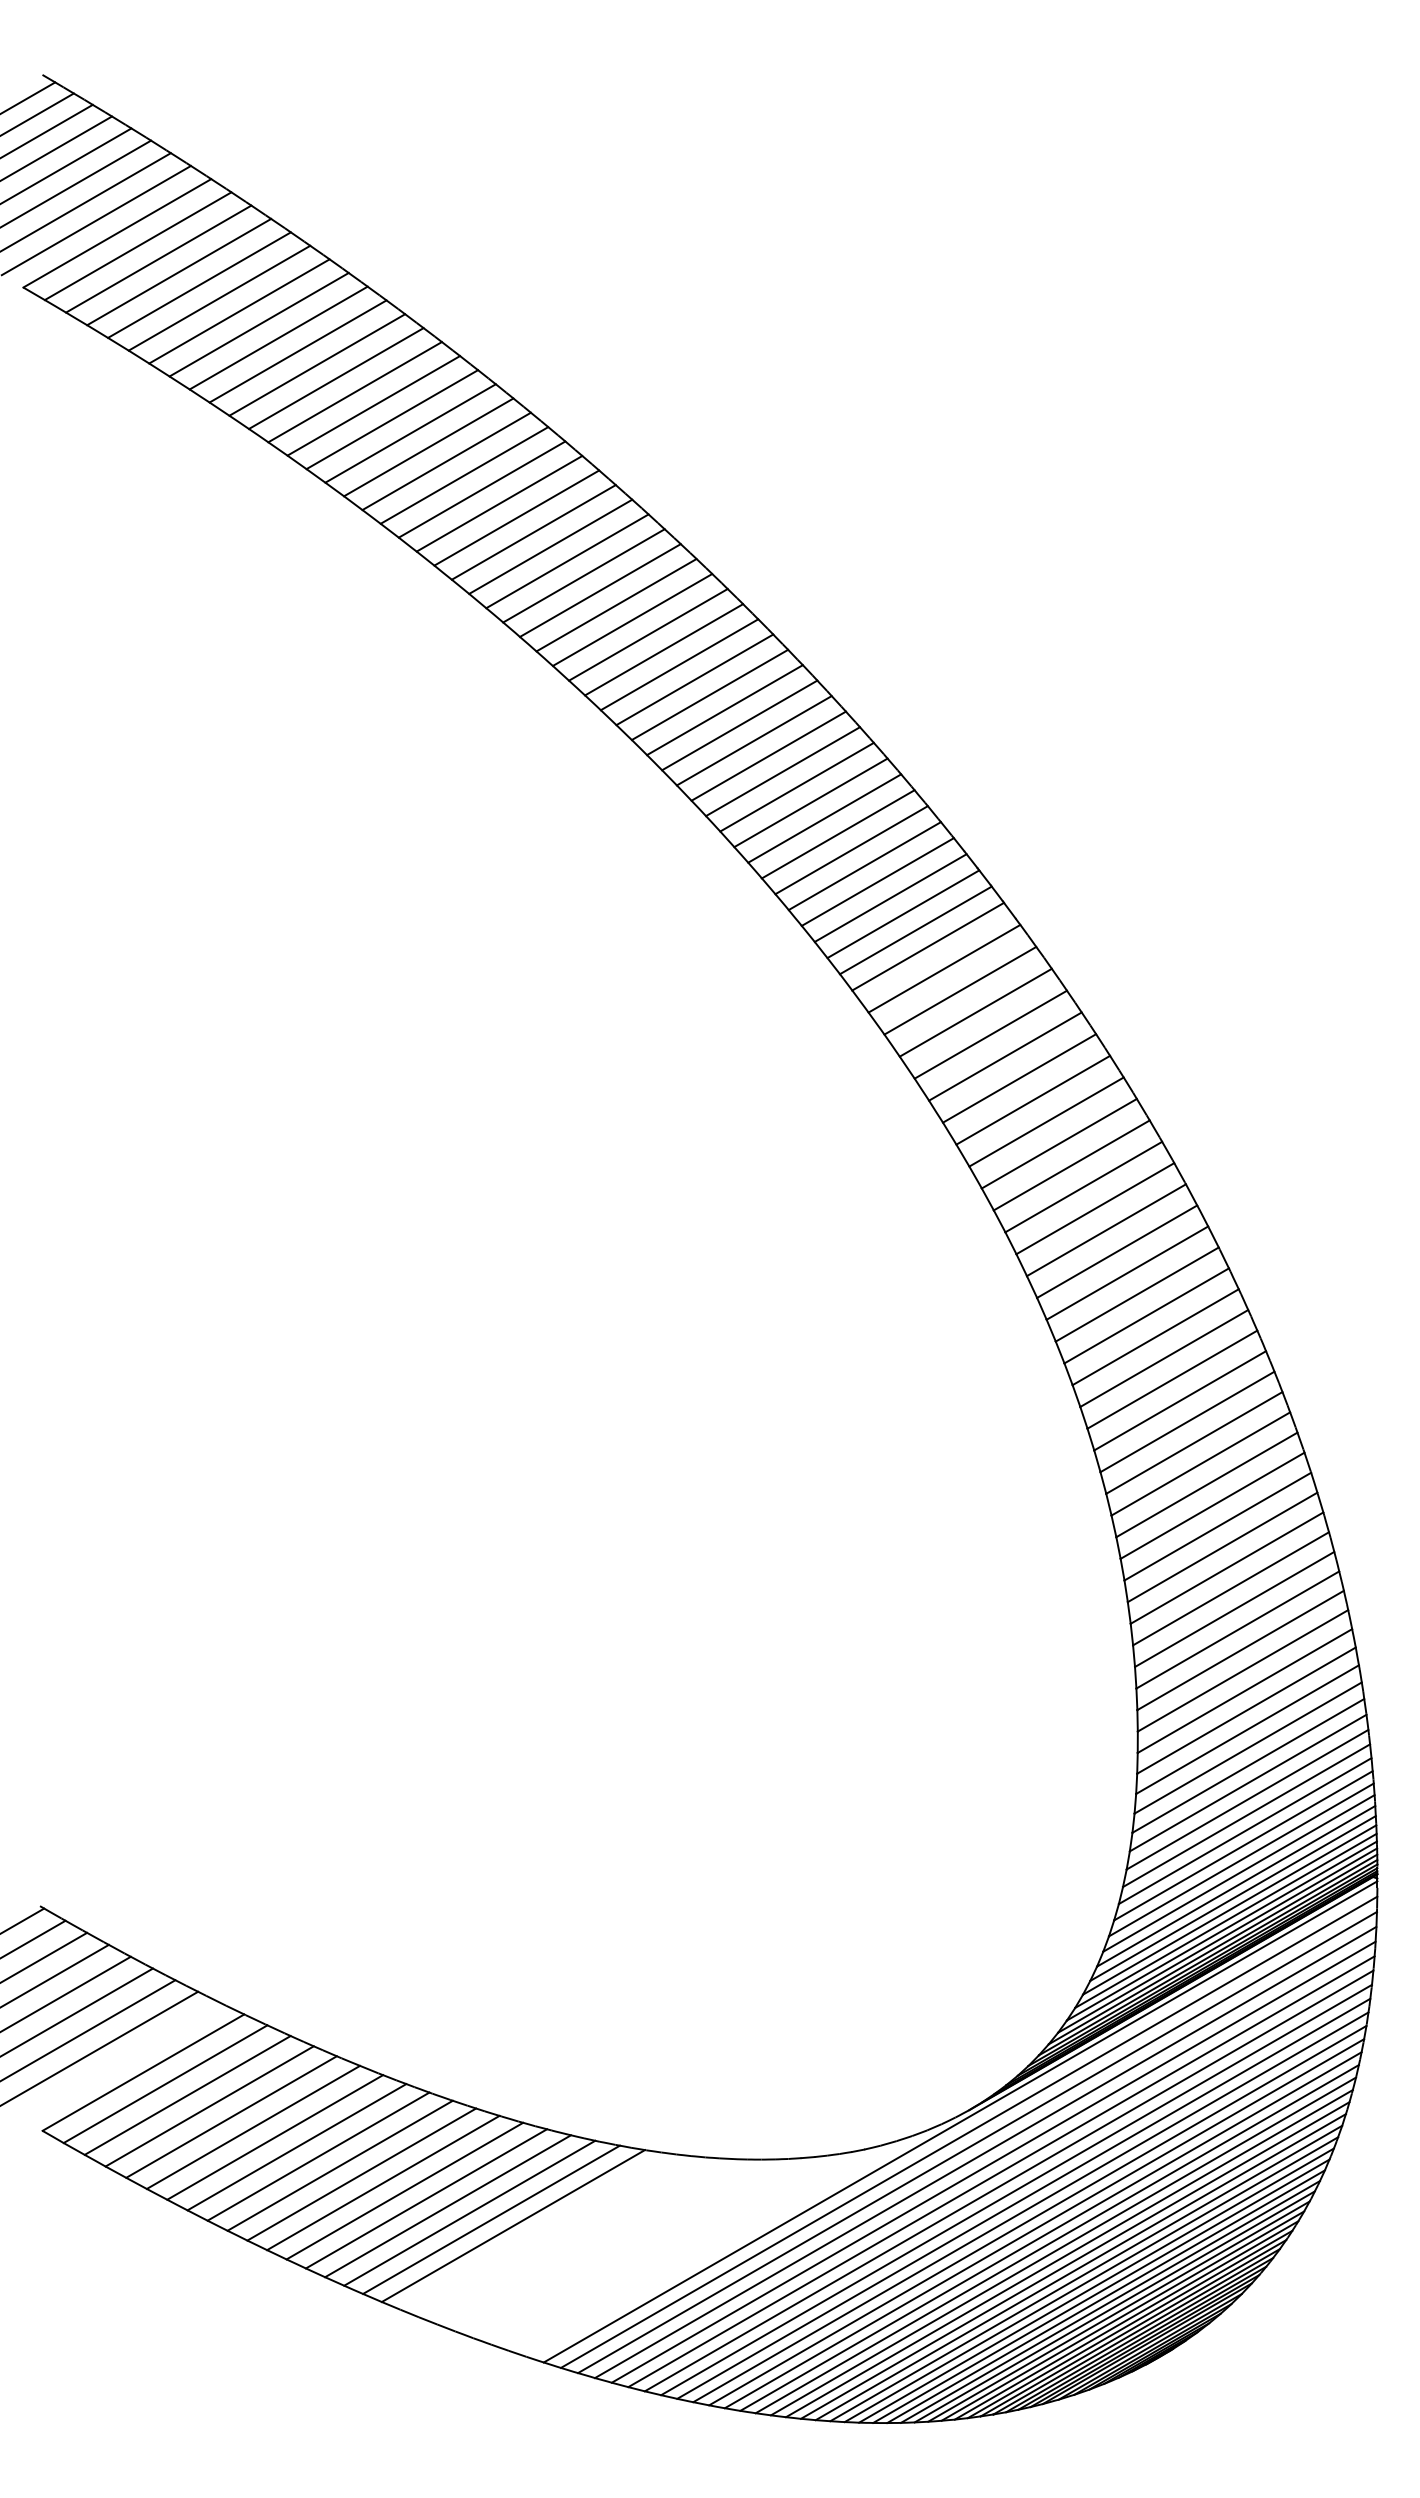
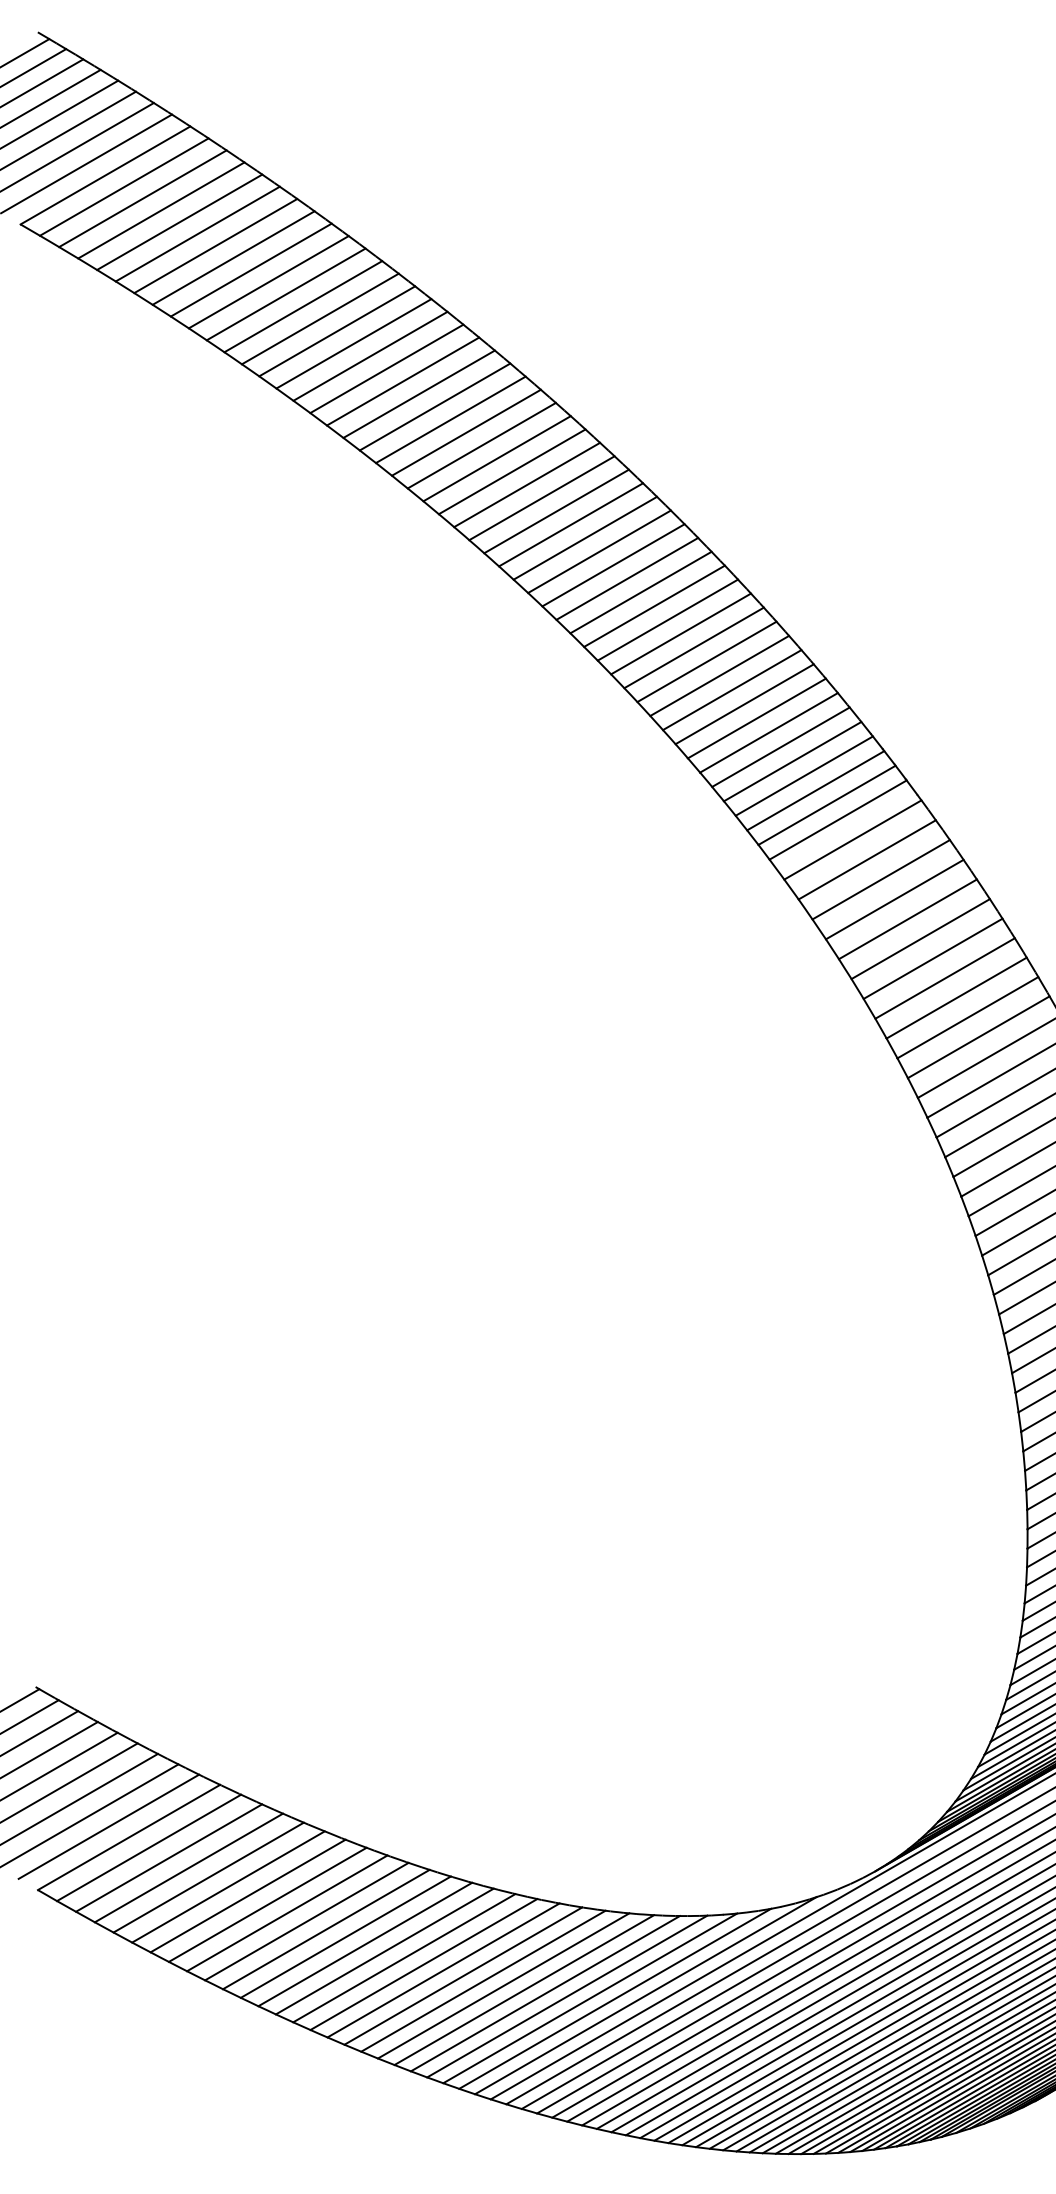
line: (121, 2060) -> (109, 1826), added
line: (535, 2231) -> (483, 1981), added
line: (557, 2236) -> (503, 1985), added
line: (580, 2241) -> (523, 1990), added
line: (604, 2245) -> (545, 1993), added
line: (715, 2247) -> (645, 1995), added
line: (628, 2248) -> (567, 1996), added
line: (653, 2250) -> (589, 1998), added
line: (681, 2250) -> (615, 1998), added

